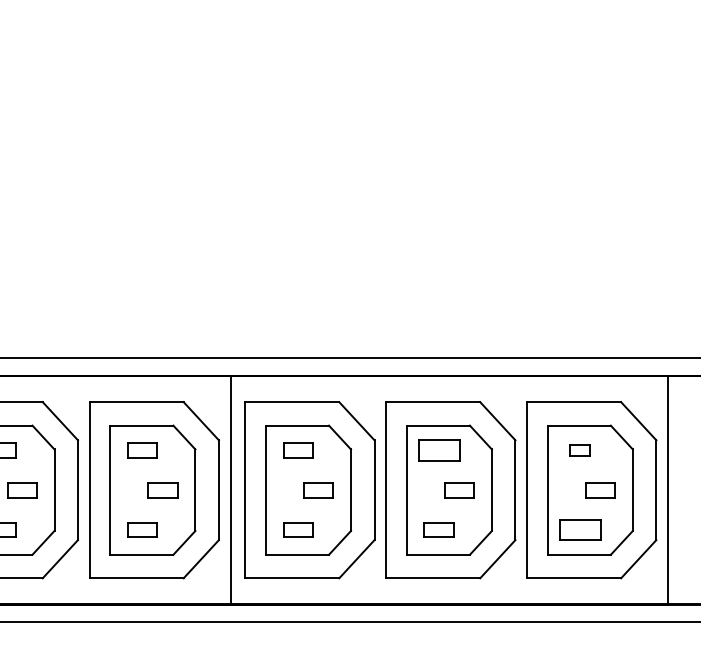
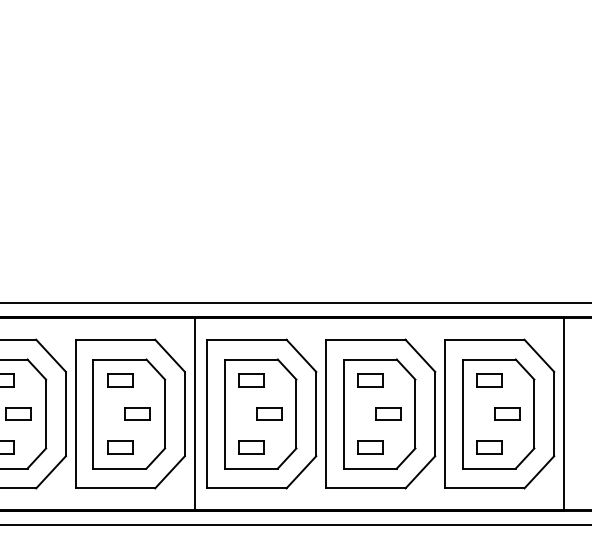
part: (438, 450) -> (370, 380), size x0.71
part: (579, 450) -> (489, 380), size x1.43
part: (579, 529) -> (489, 447), size x0.71

